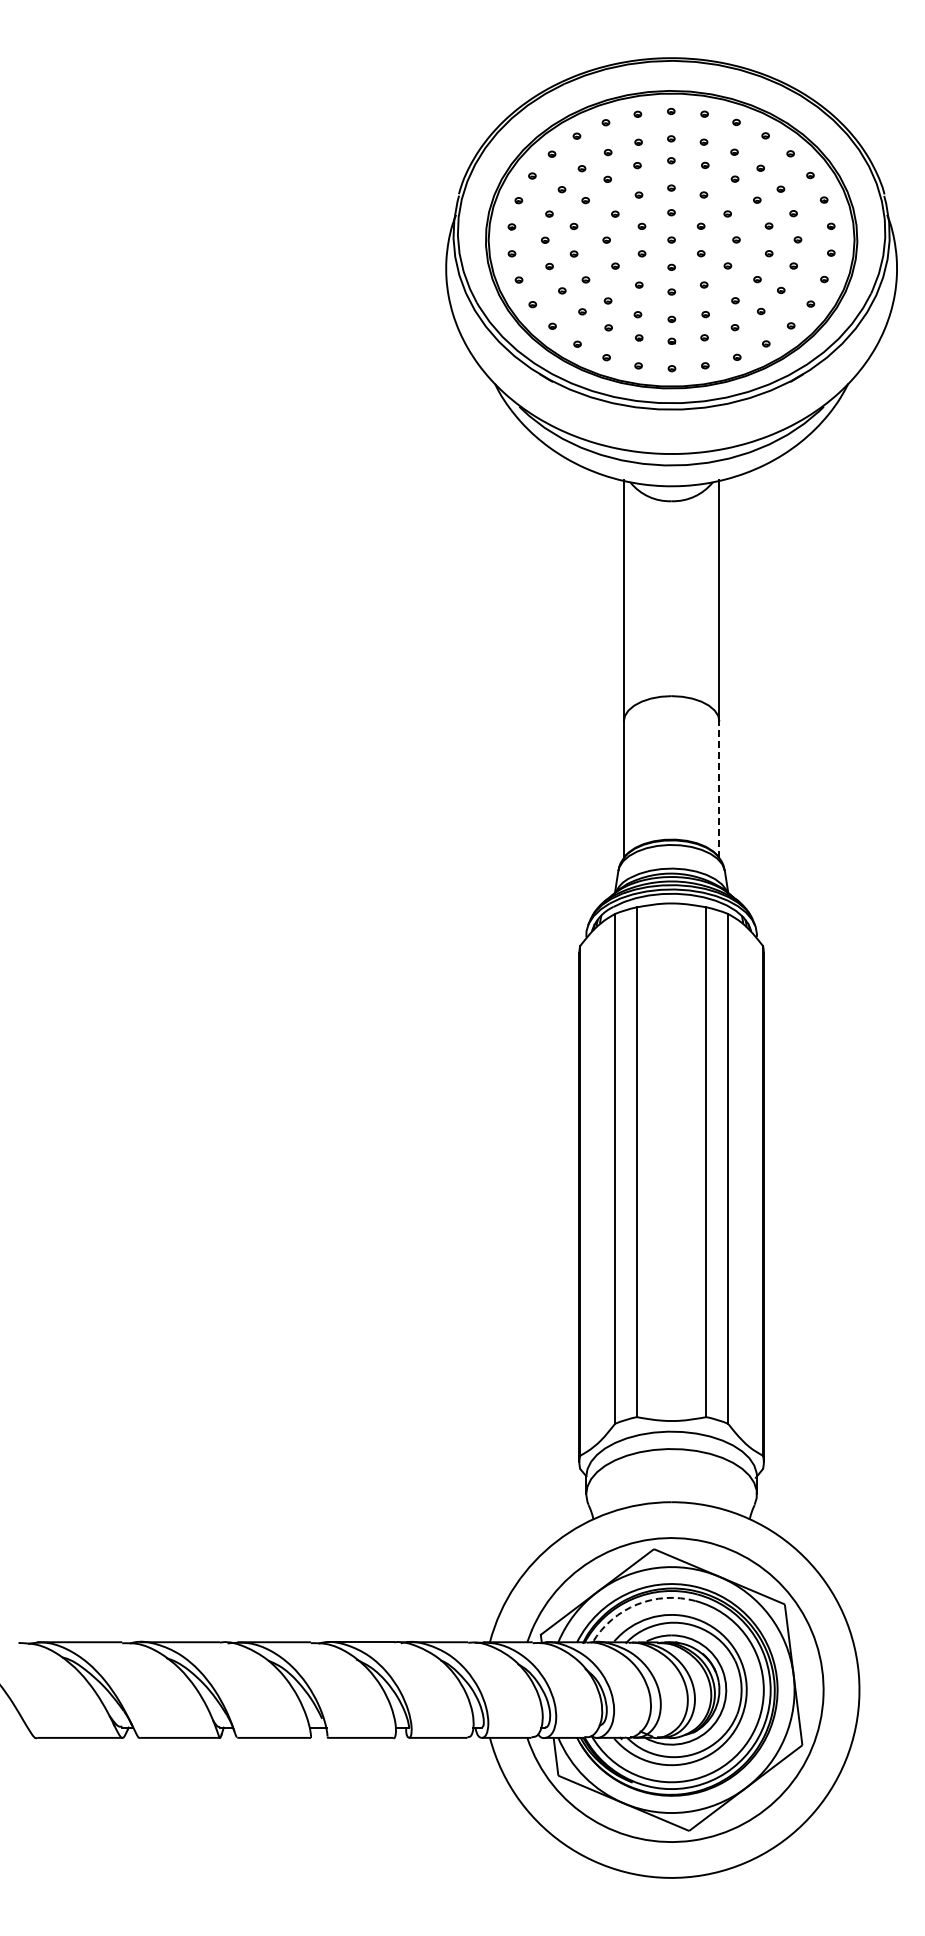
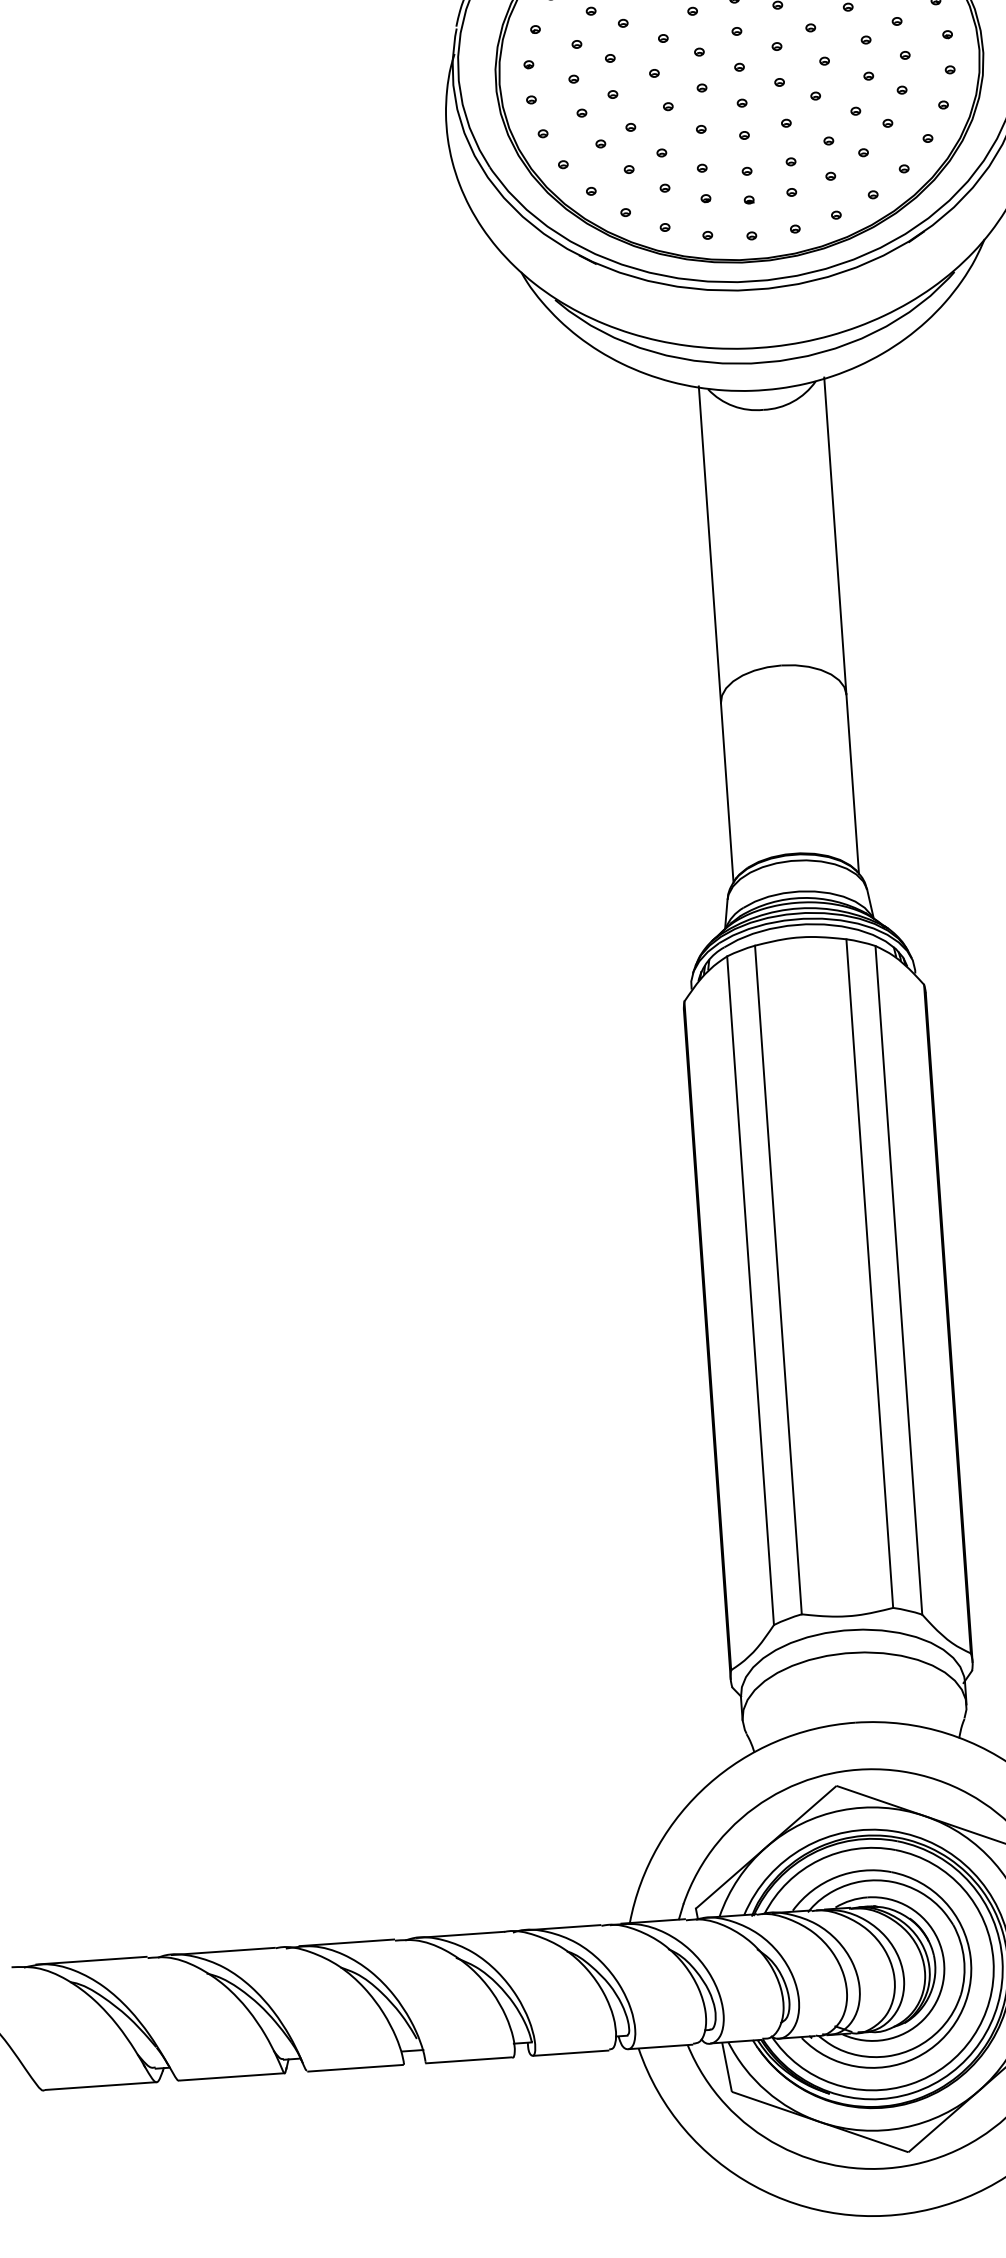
line: (719, 789) -> (852, 783), dashed -> solid
arc: (637, 1604) -> (819, 1860), dashed -> solid

